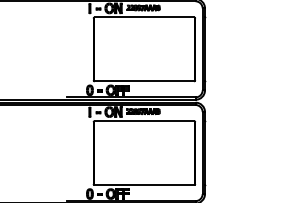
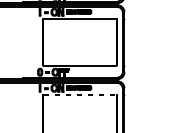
line: (144, 121) -> (80, 95), solid -> dashed

